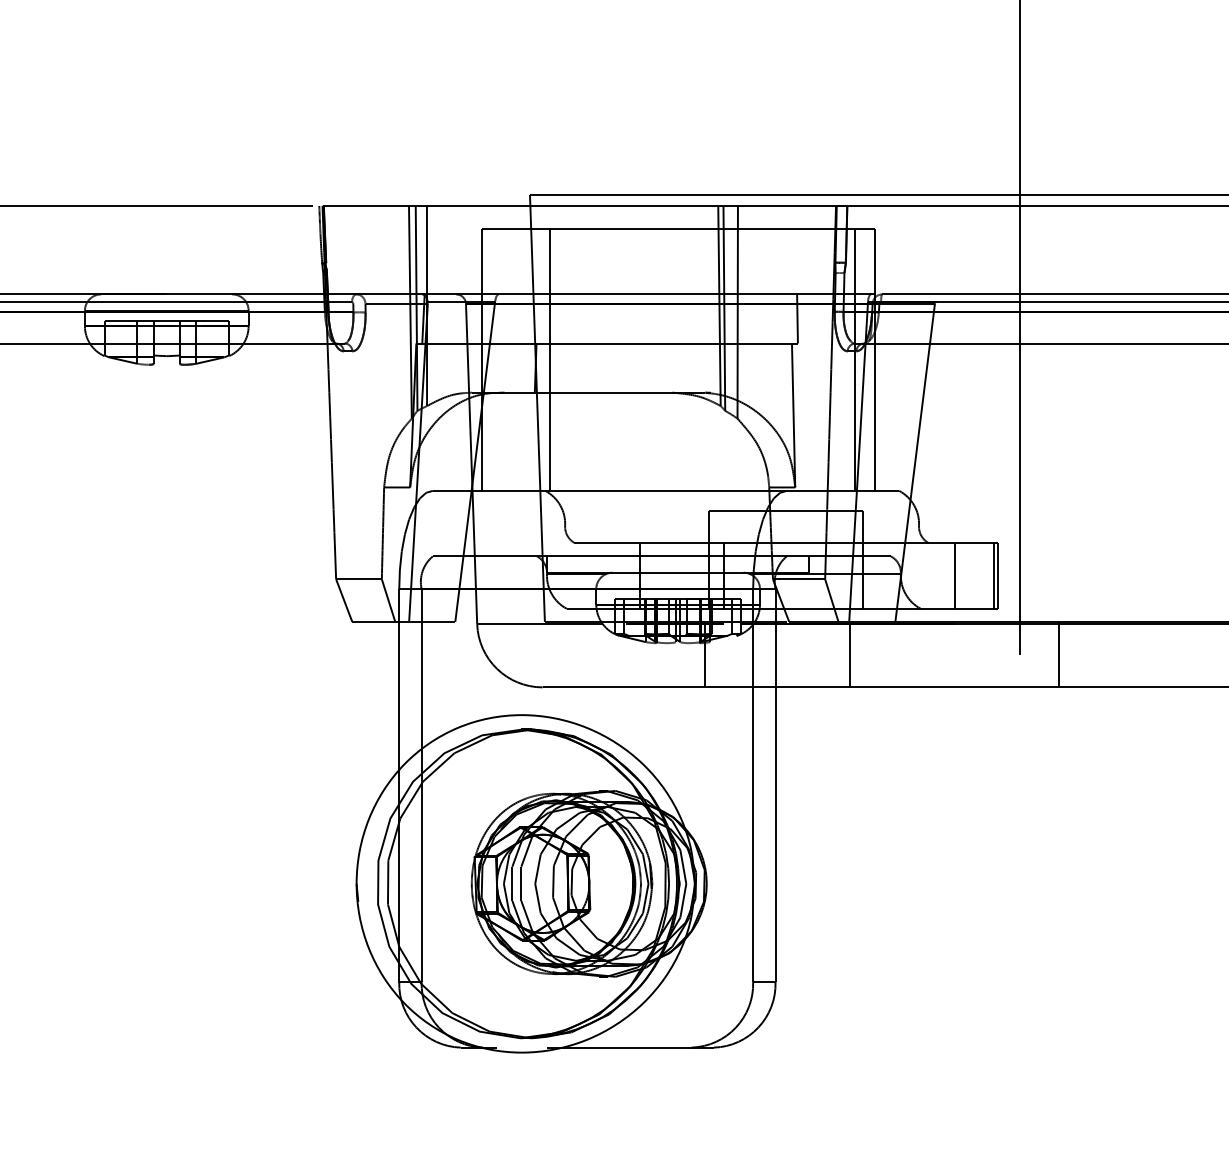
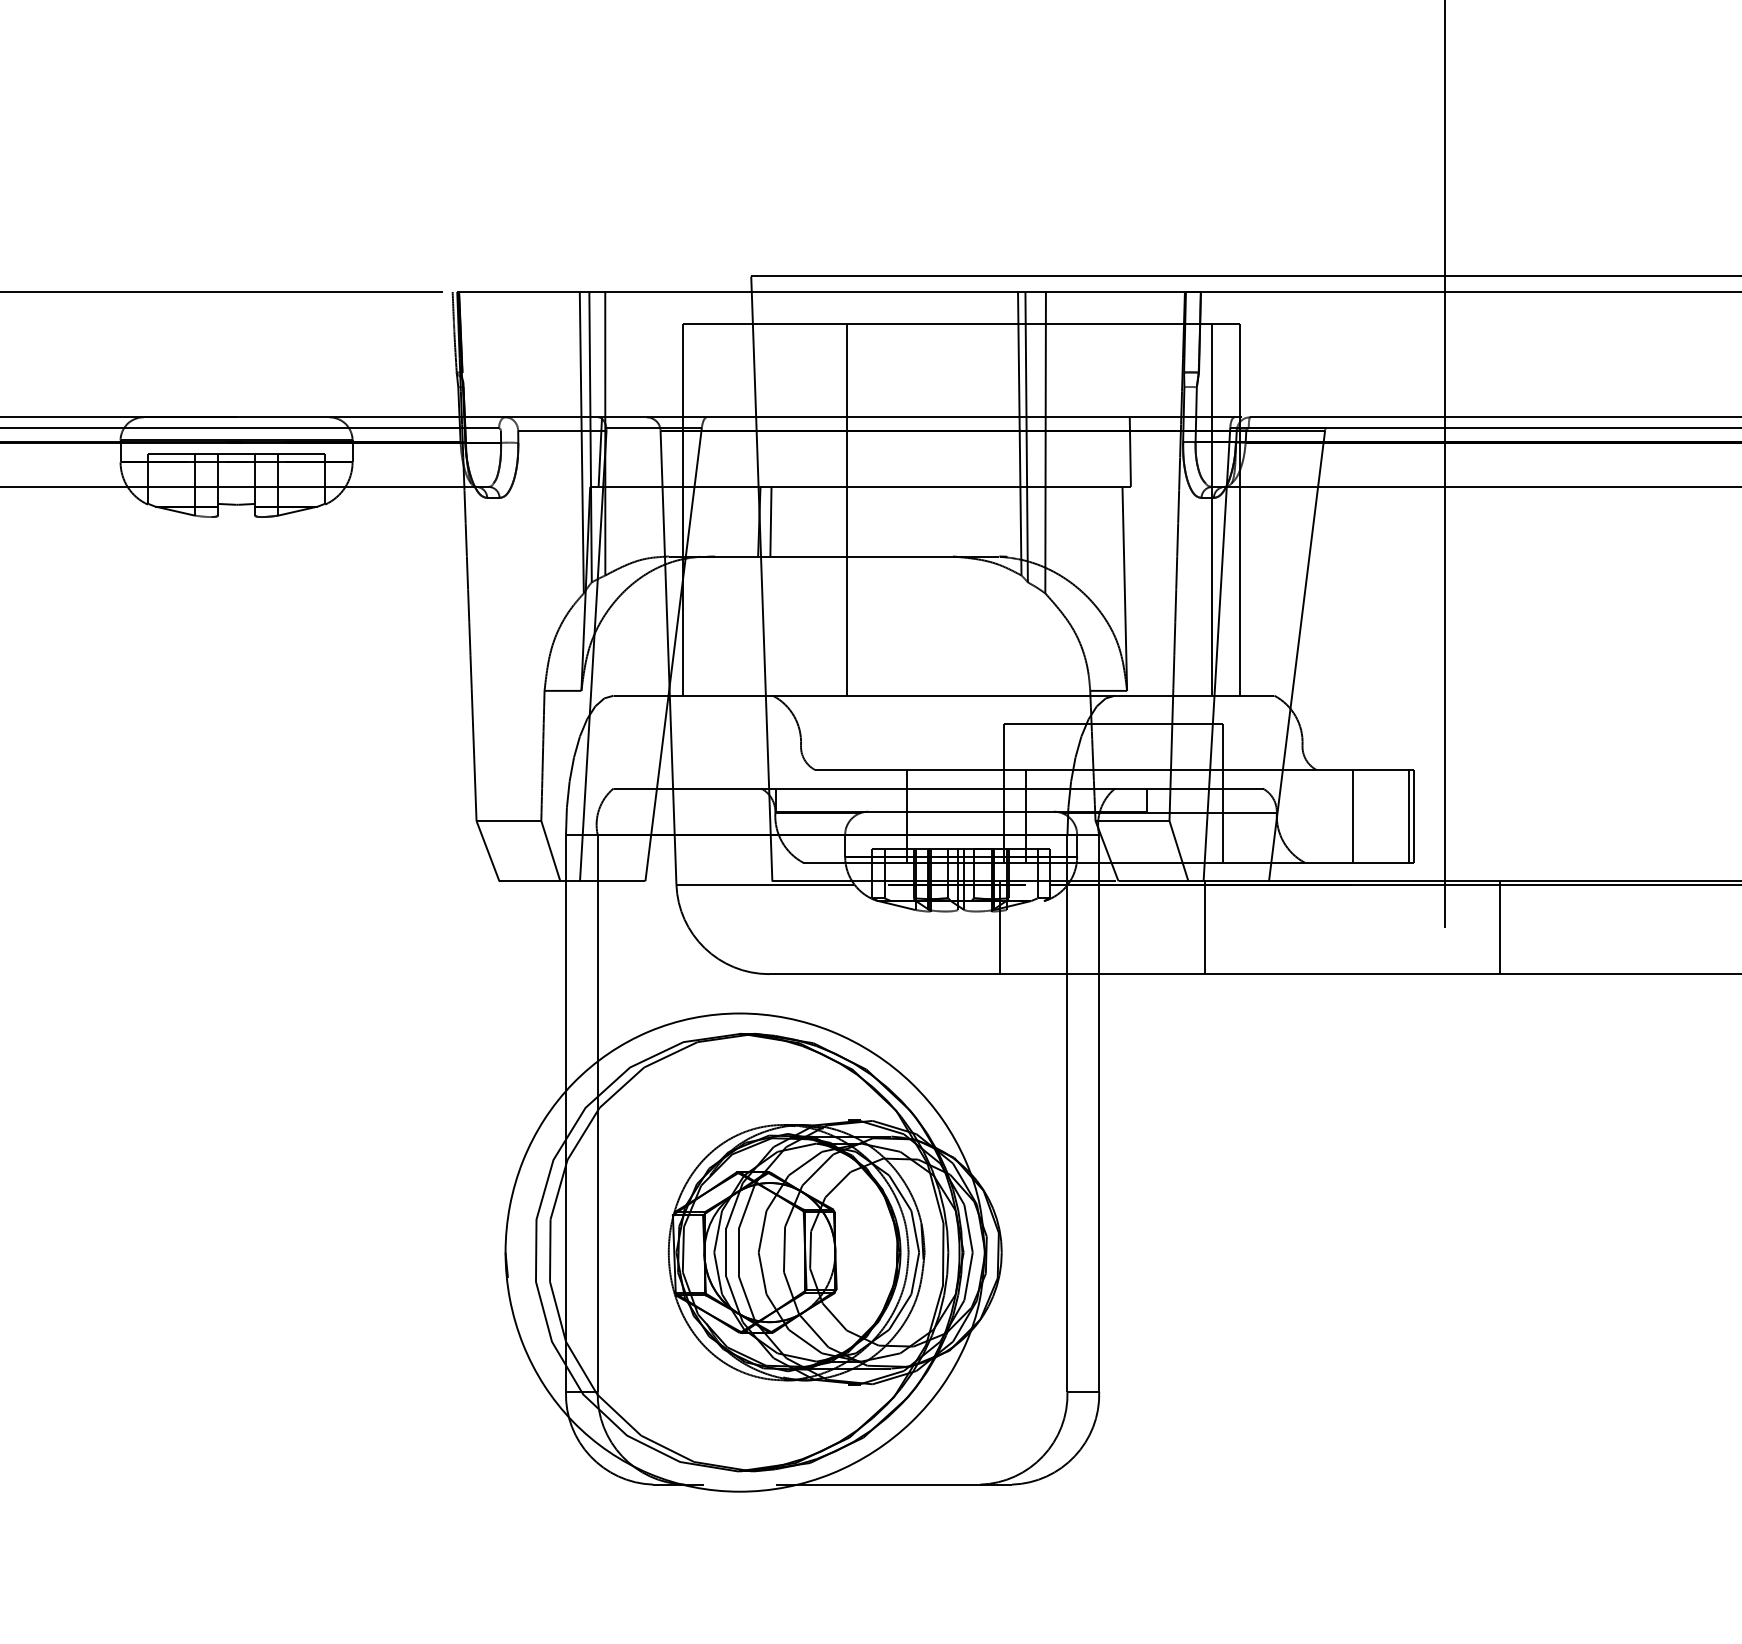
line: (549, 359) -> (846, 509), moved
line: (543, 367) -> (770, 521), added

